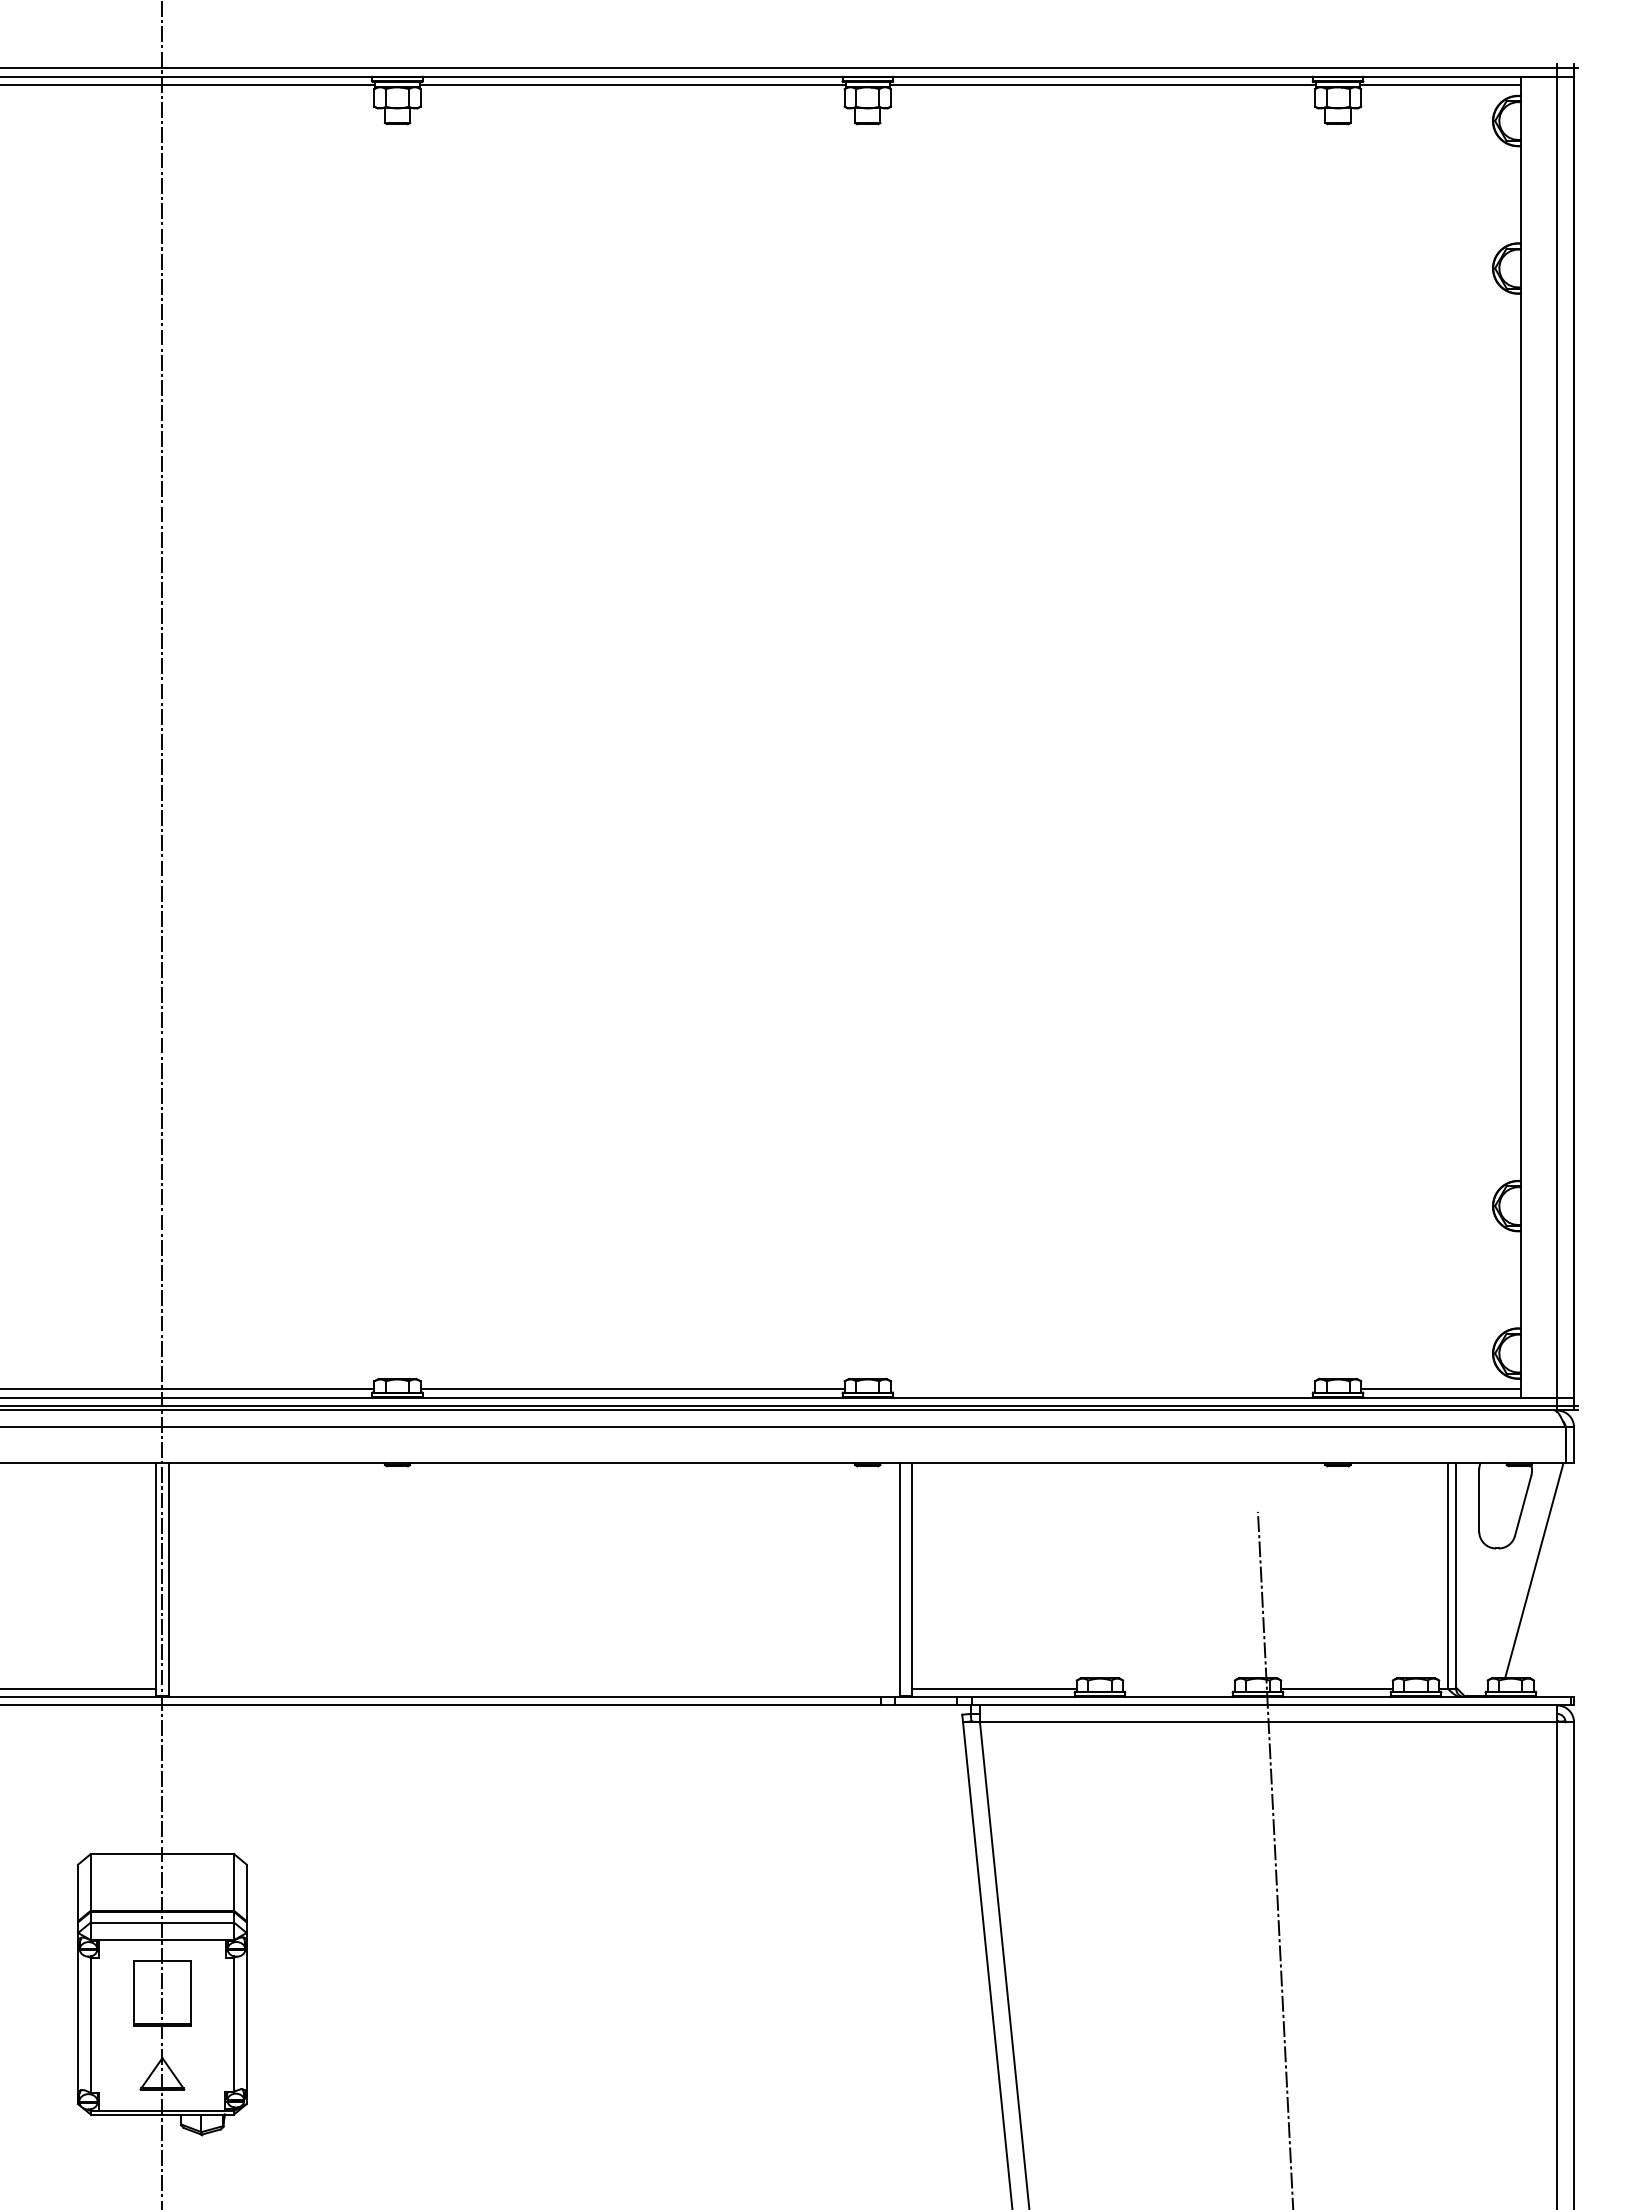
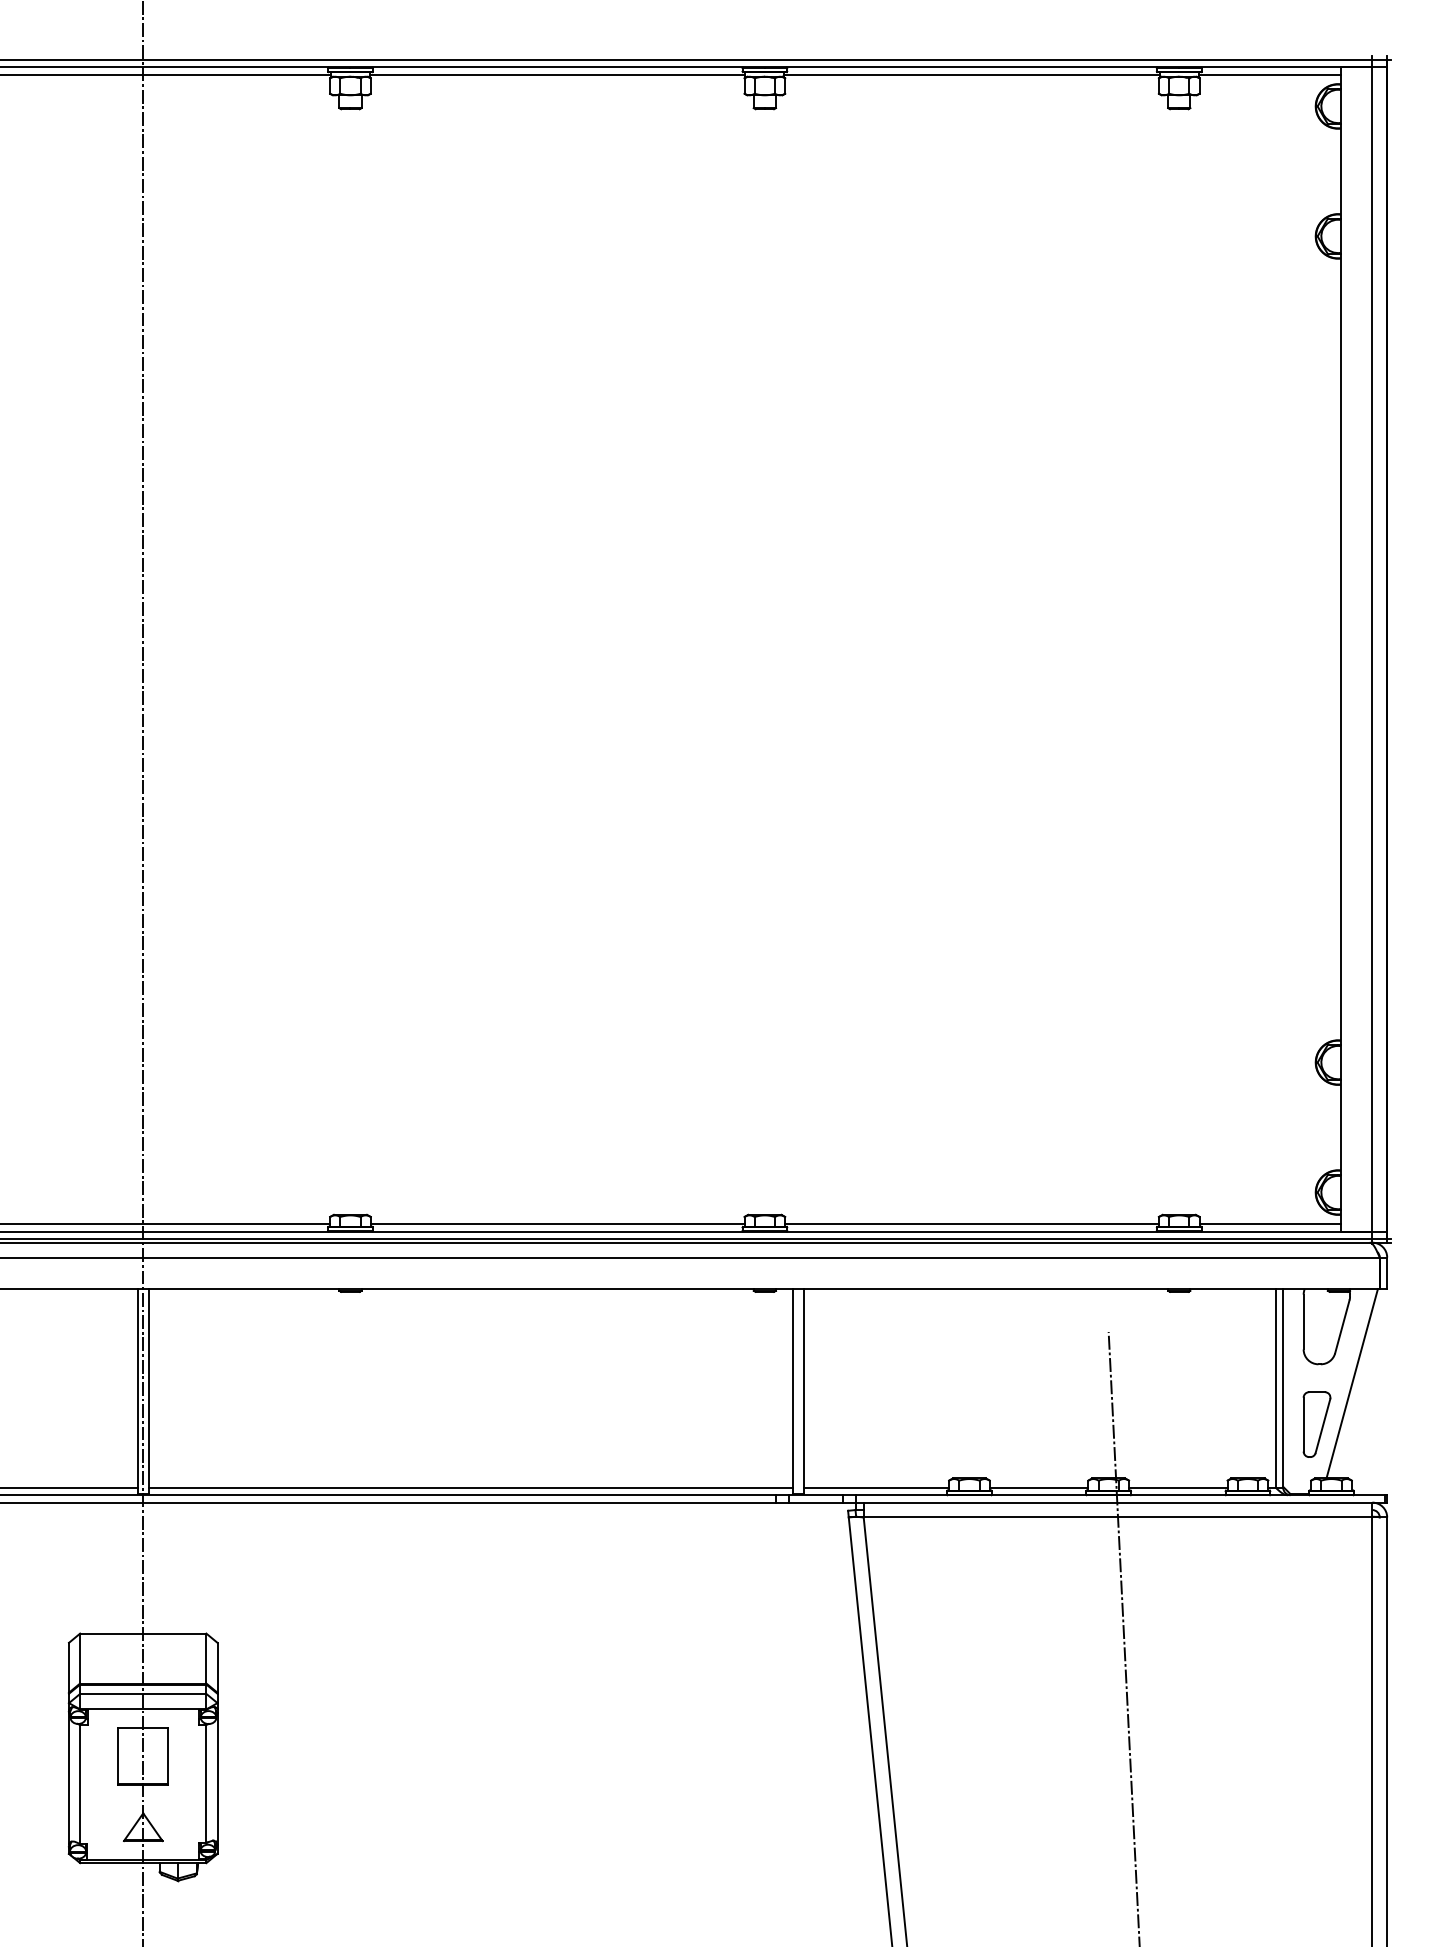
line: (1102, 1389) -> (971, 1224), added
part: (1494, 1616) -> (1317, 1424), added
line: (533, 1688) -> (470, 1487), added
line: (1178, 1688) -> (1038, 1487), added

